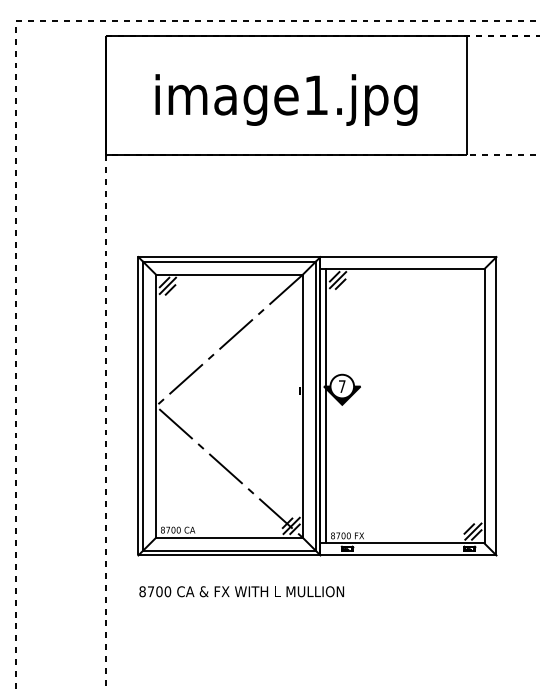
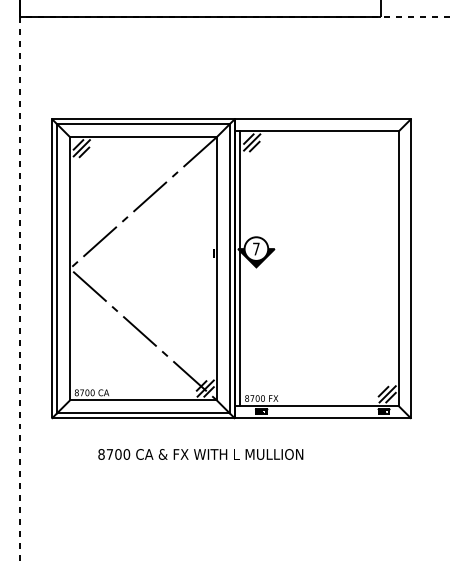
text: (241, 591) -> (200, 454), moved

